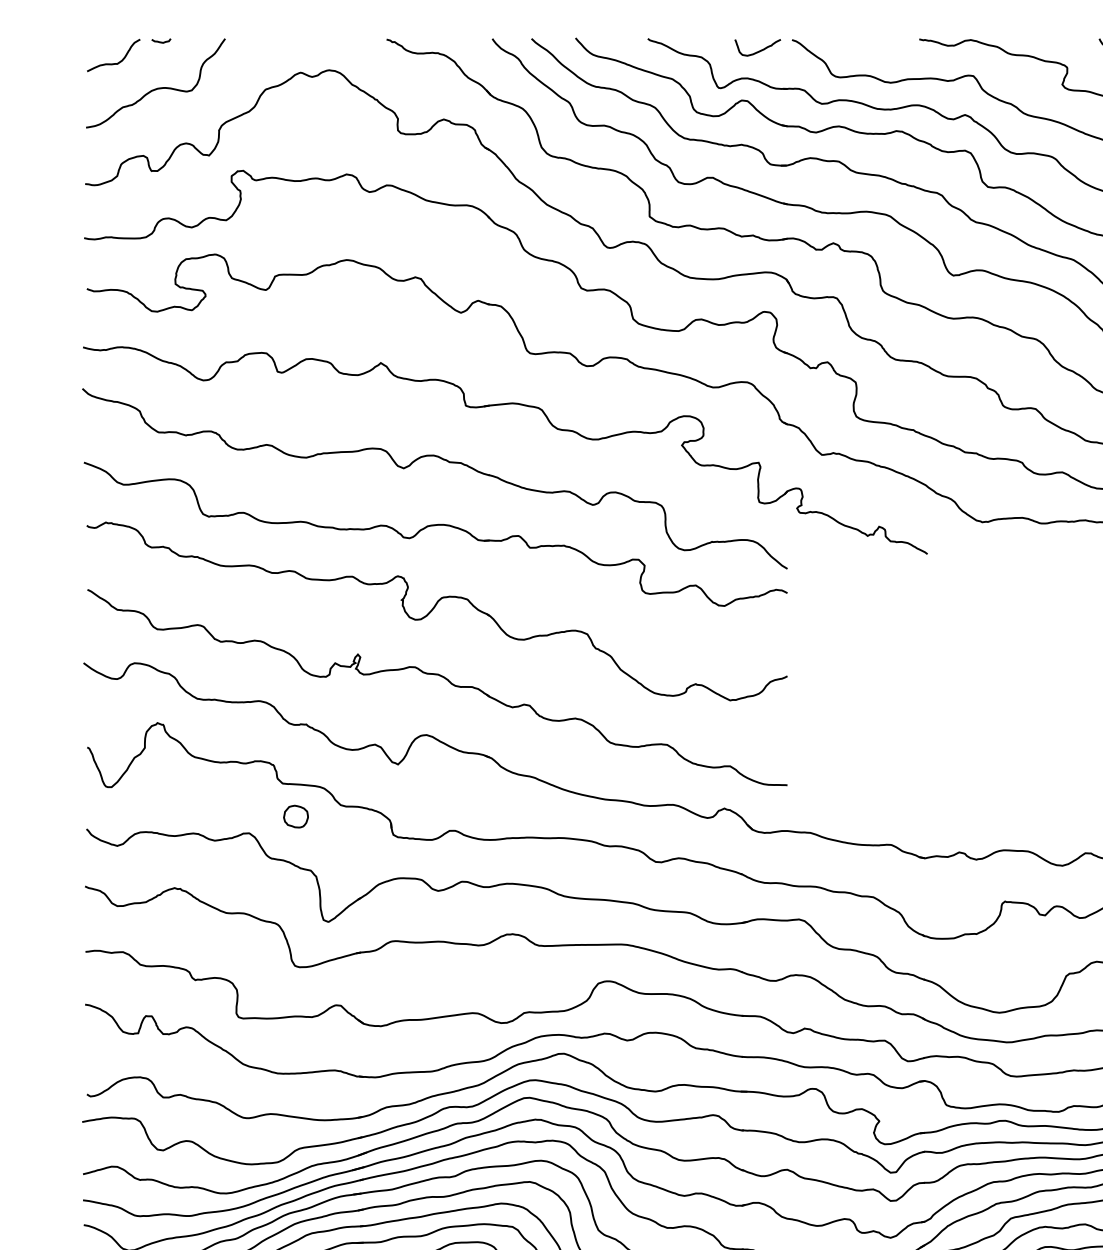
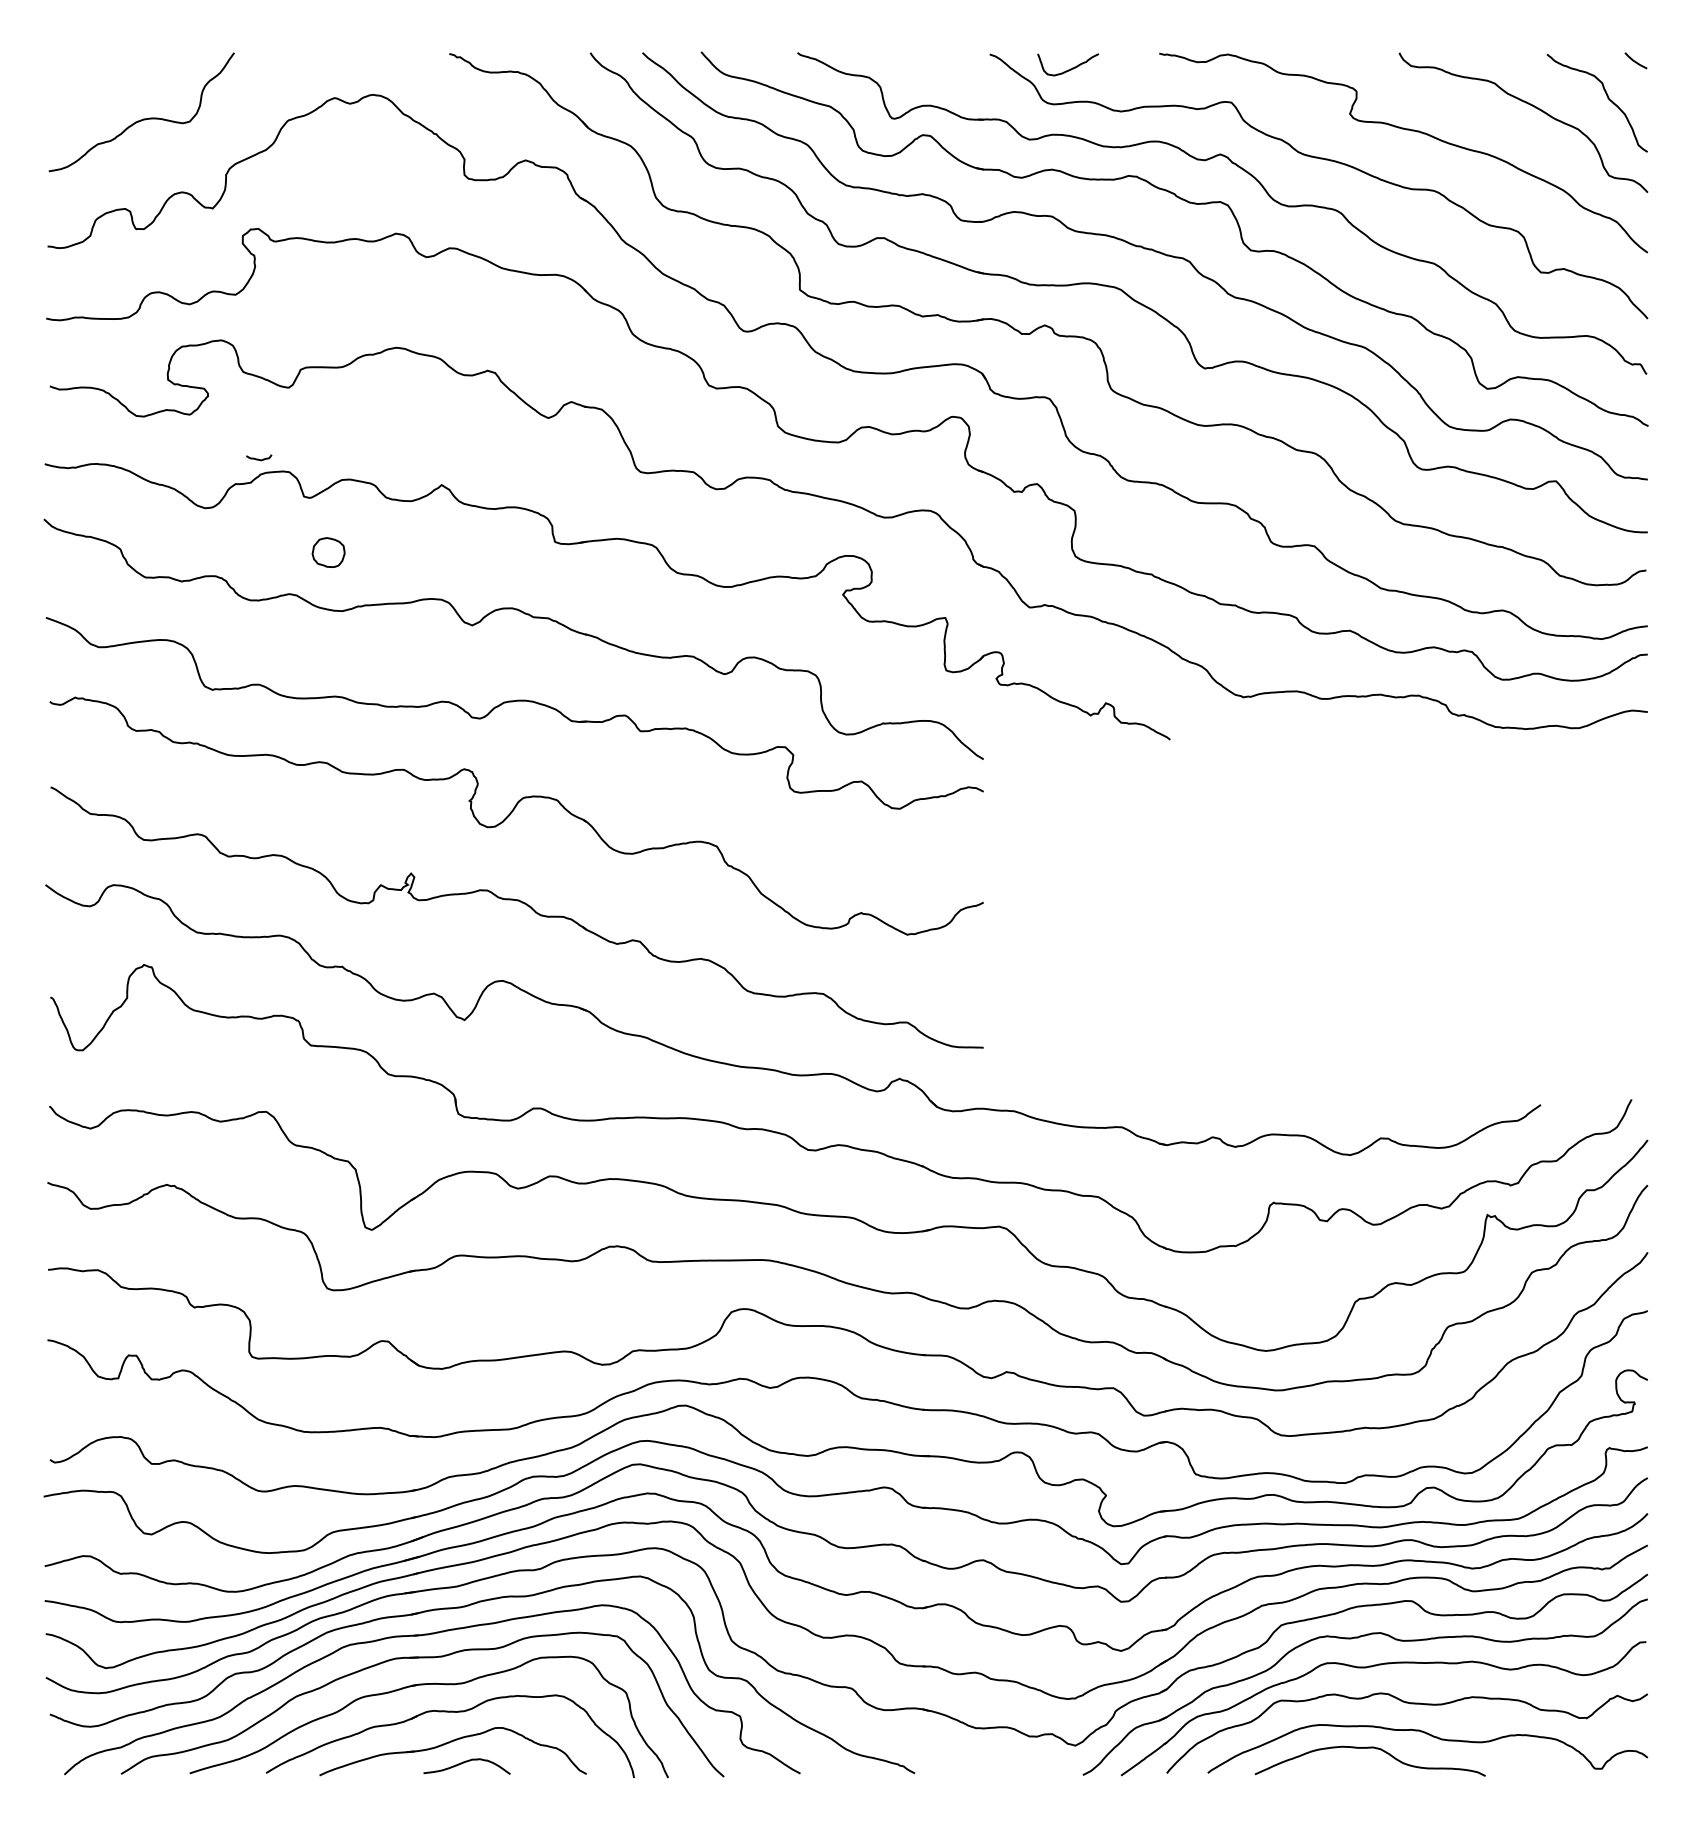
curve: (160, 41) -> (258, 458), moved
curve: (759, 50) -> (1070, 68), moved
curve: (113, 63) -> (85, 85), removed
part: (295, 816) -> (328, 552), moved

